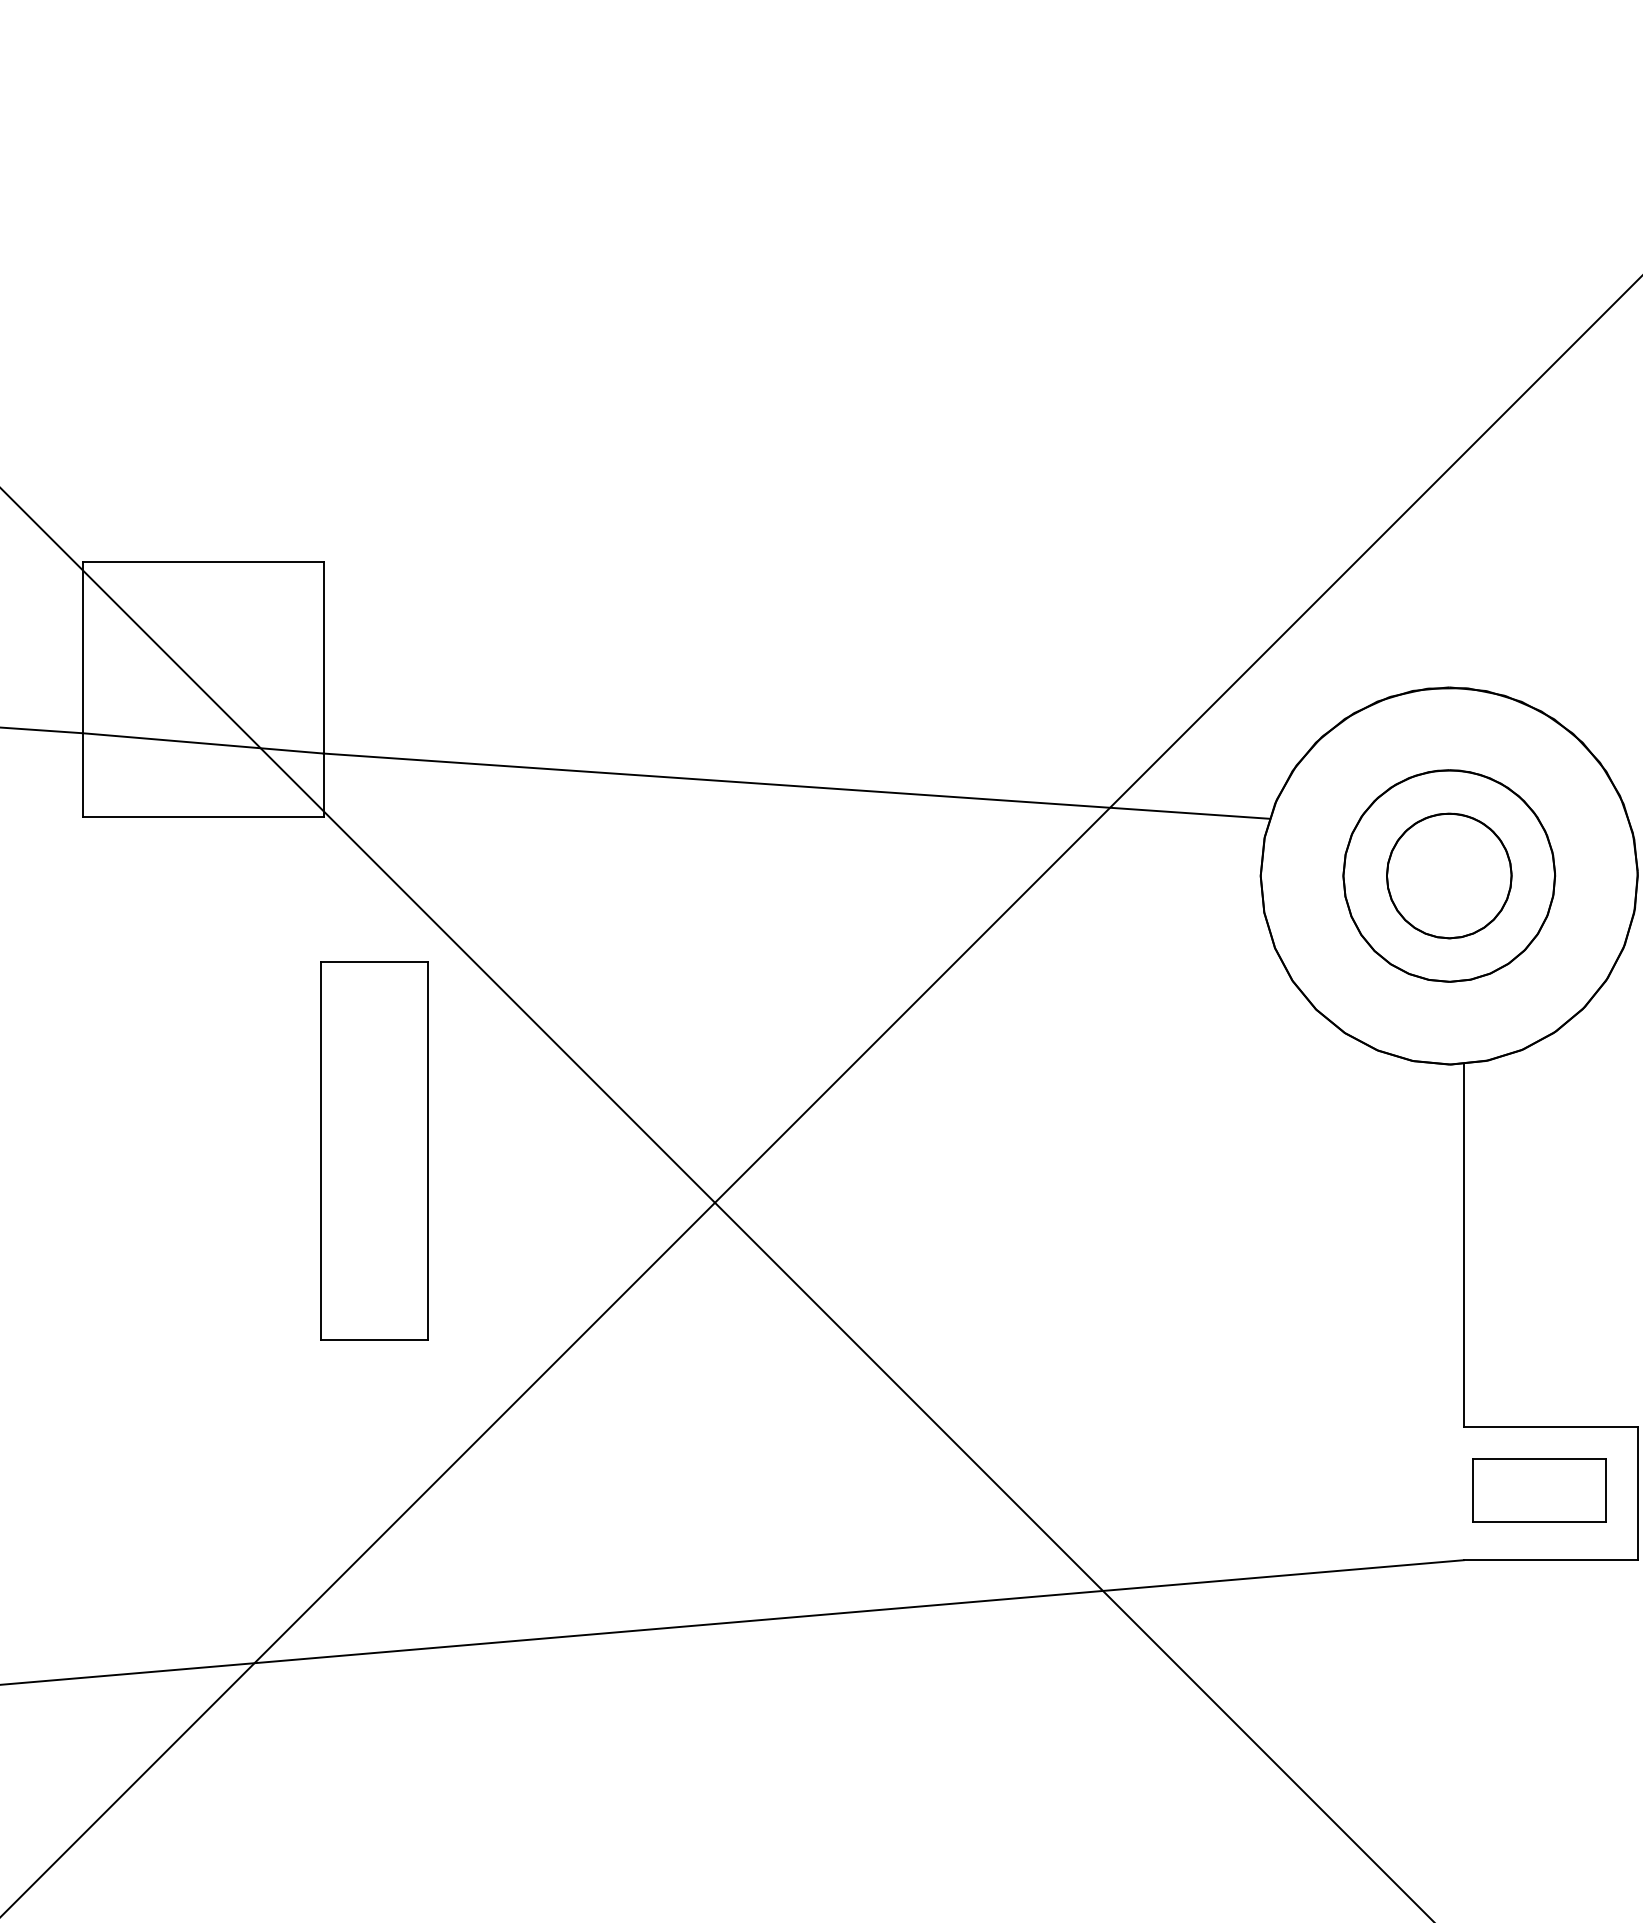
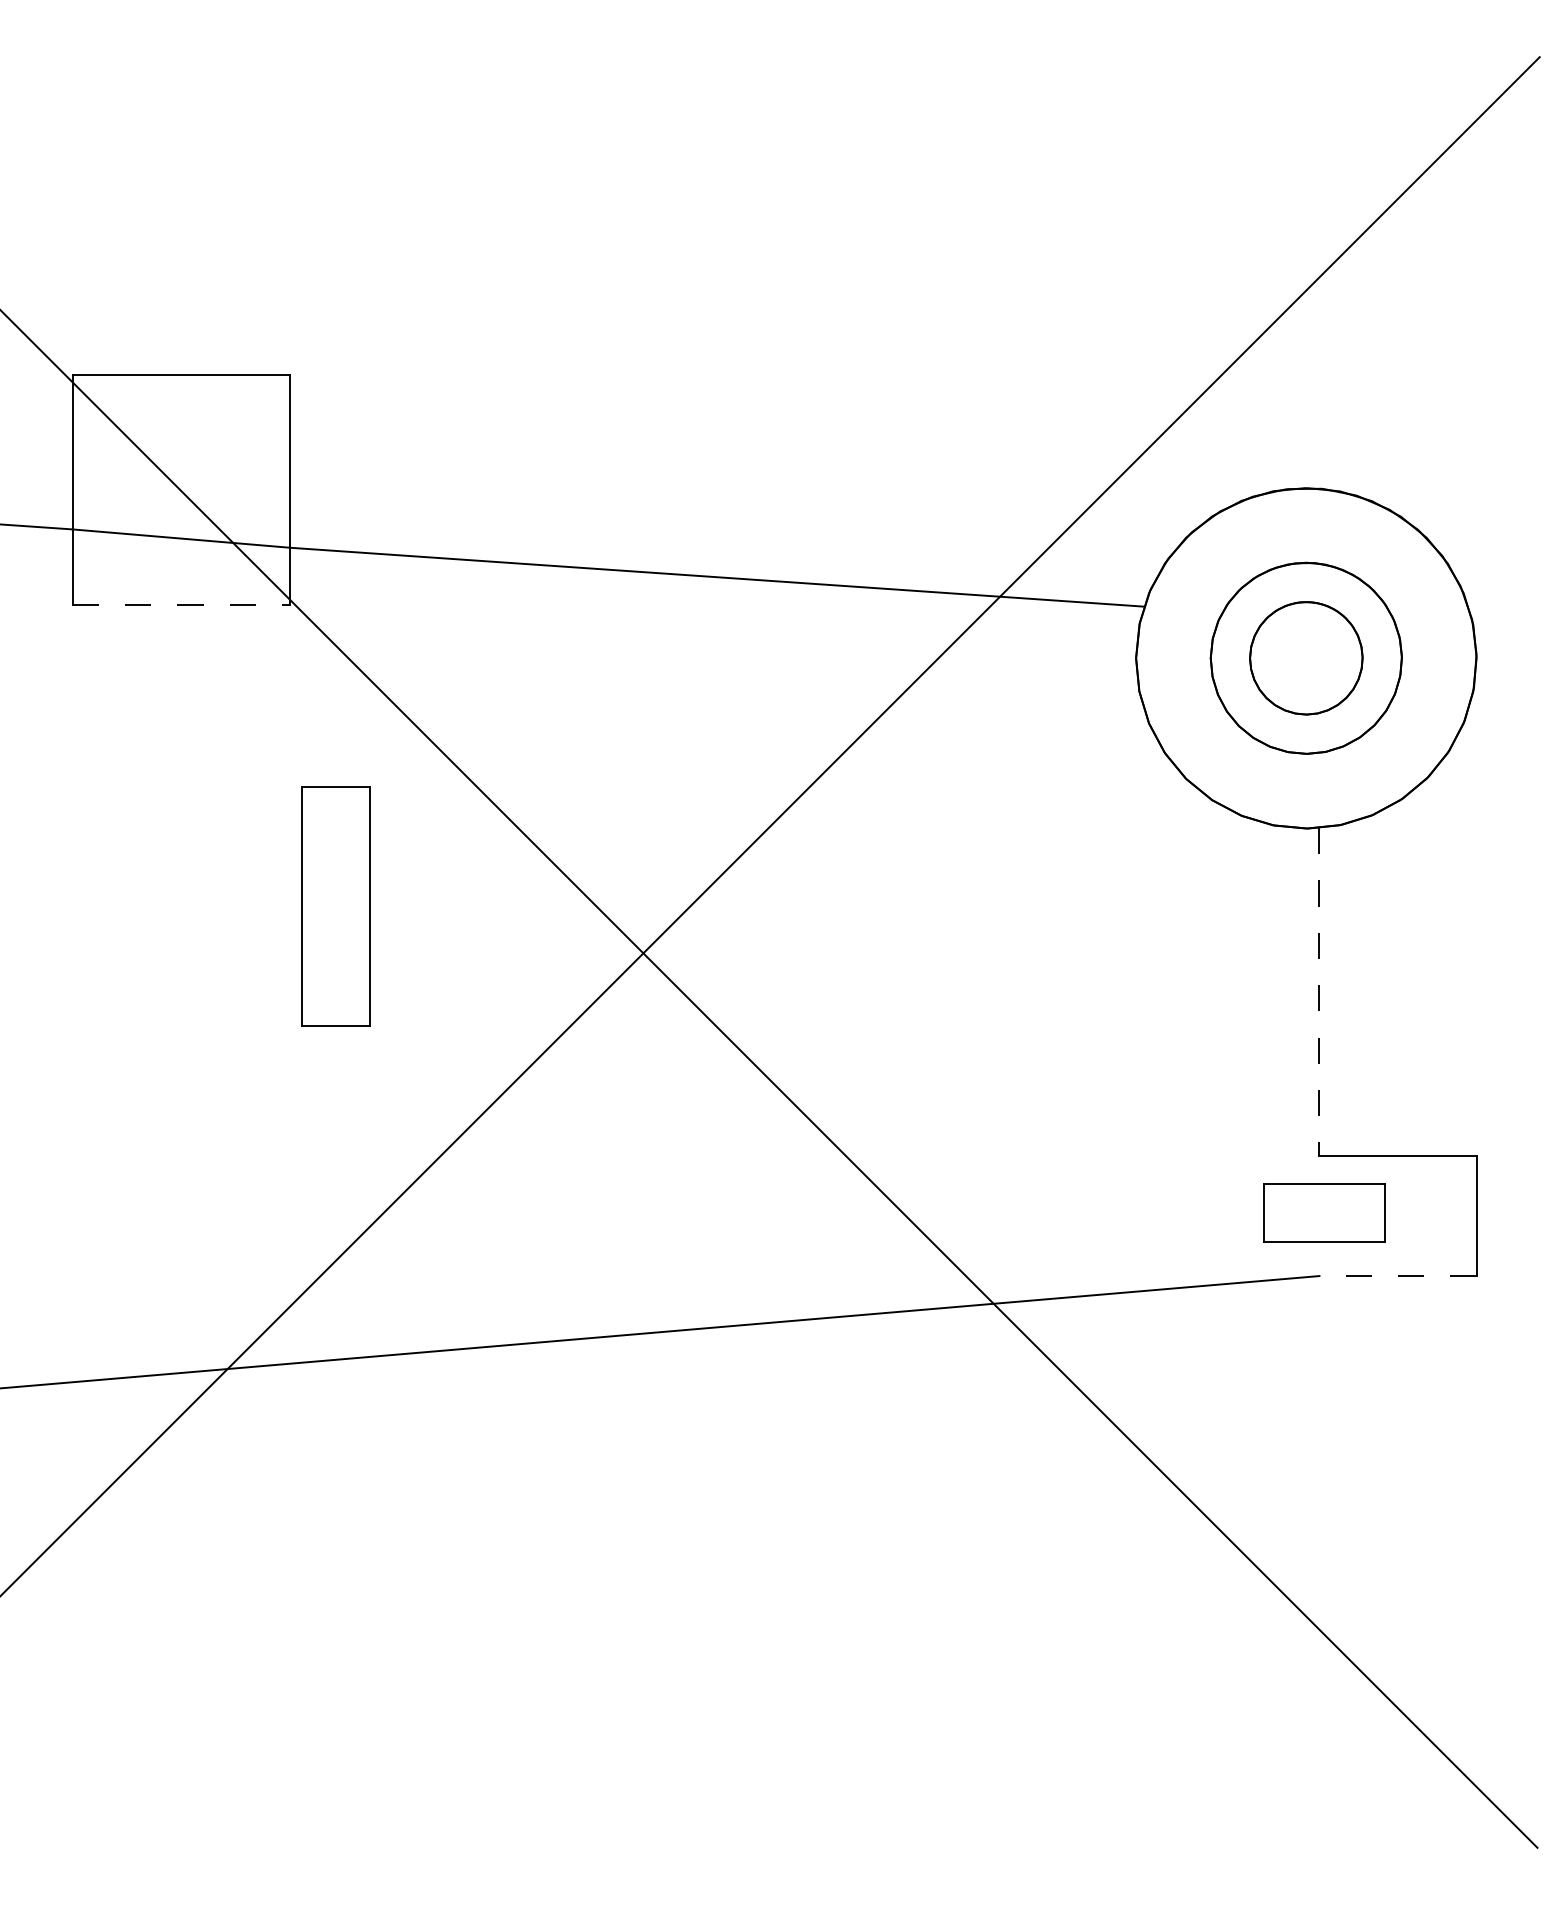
line: (203, 817) -> (181, 605), solid -> dashed
part: (373, 1150) -> (335, 906), size x0.7
line: (1463, 1245) -> (1319, 991), solid -> dashed
part: (1539, 1489) -> (1324, 1212), moved
line: (1551, 1560) -> (1398, 1276), solid -> dashed

